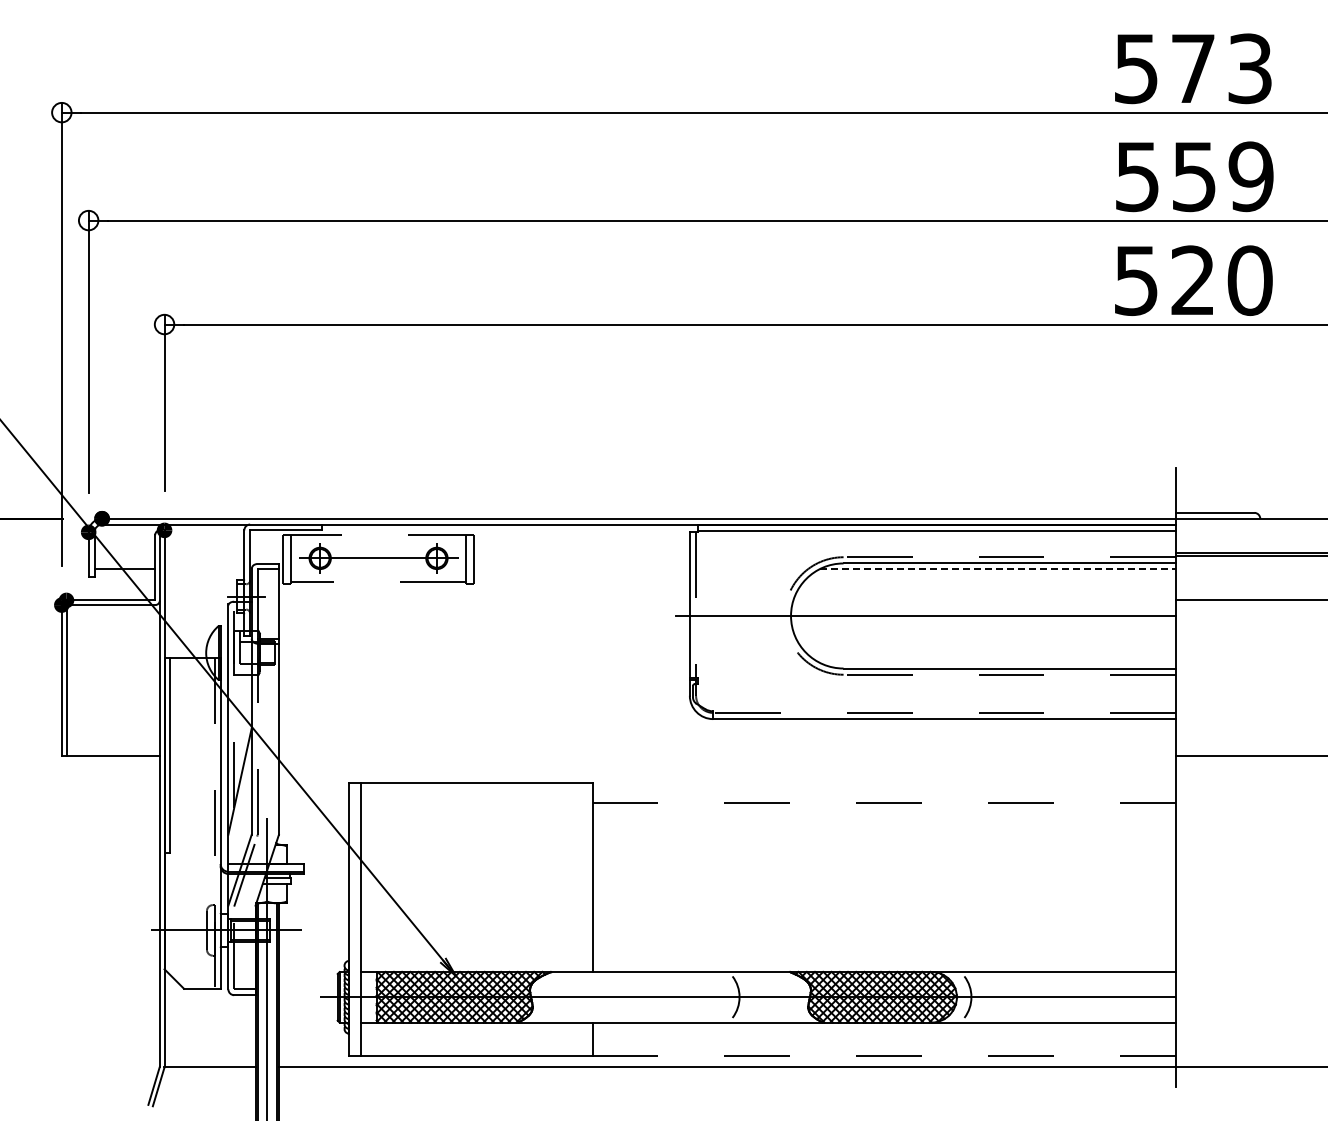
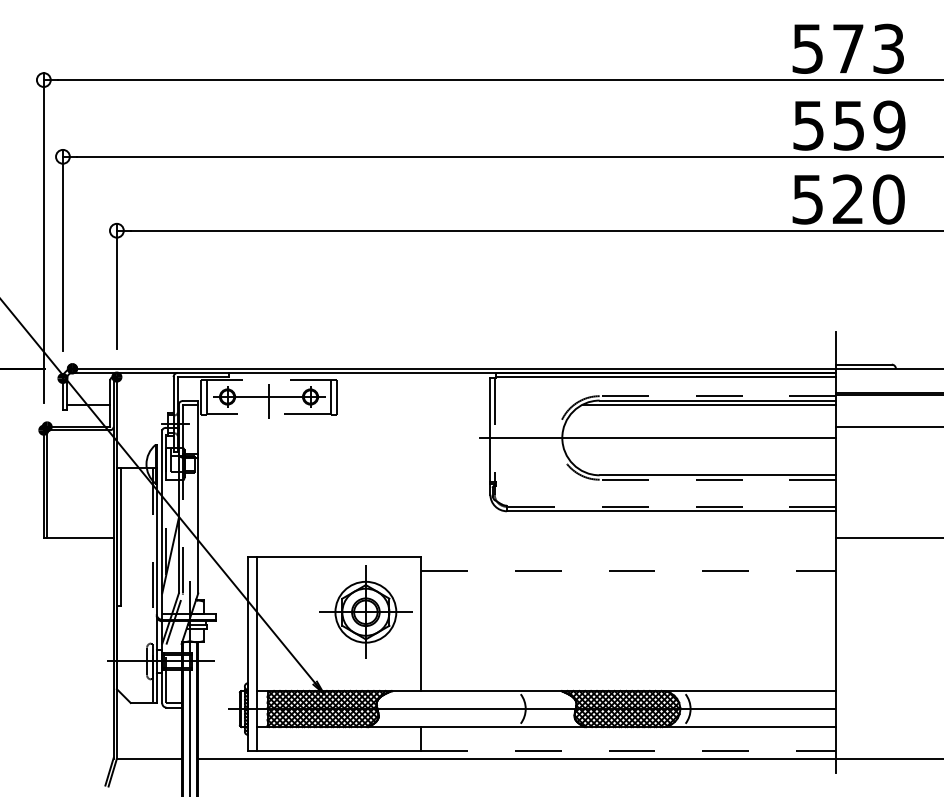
line: (378, 564) -> (269, 401), added
line: (998, 569) -> (709, 404), dashed -> solid
part: (514, 860) -> (365, 611), added

